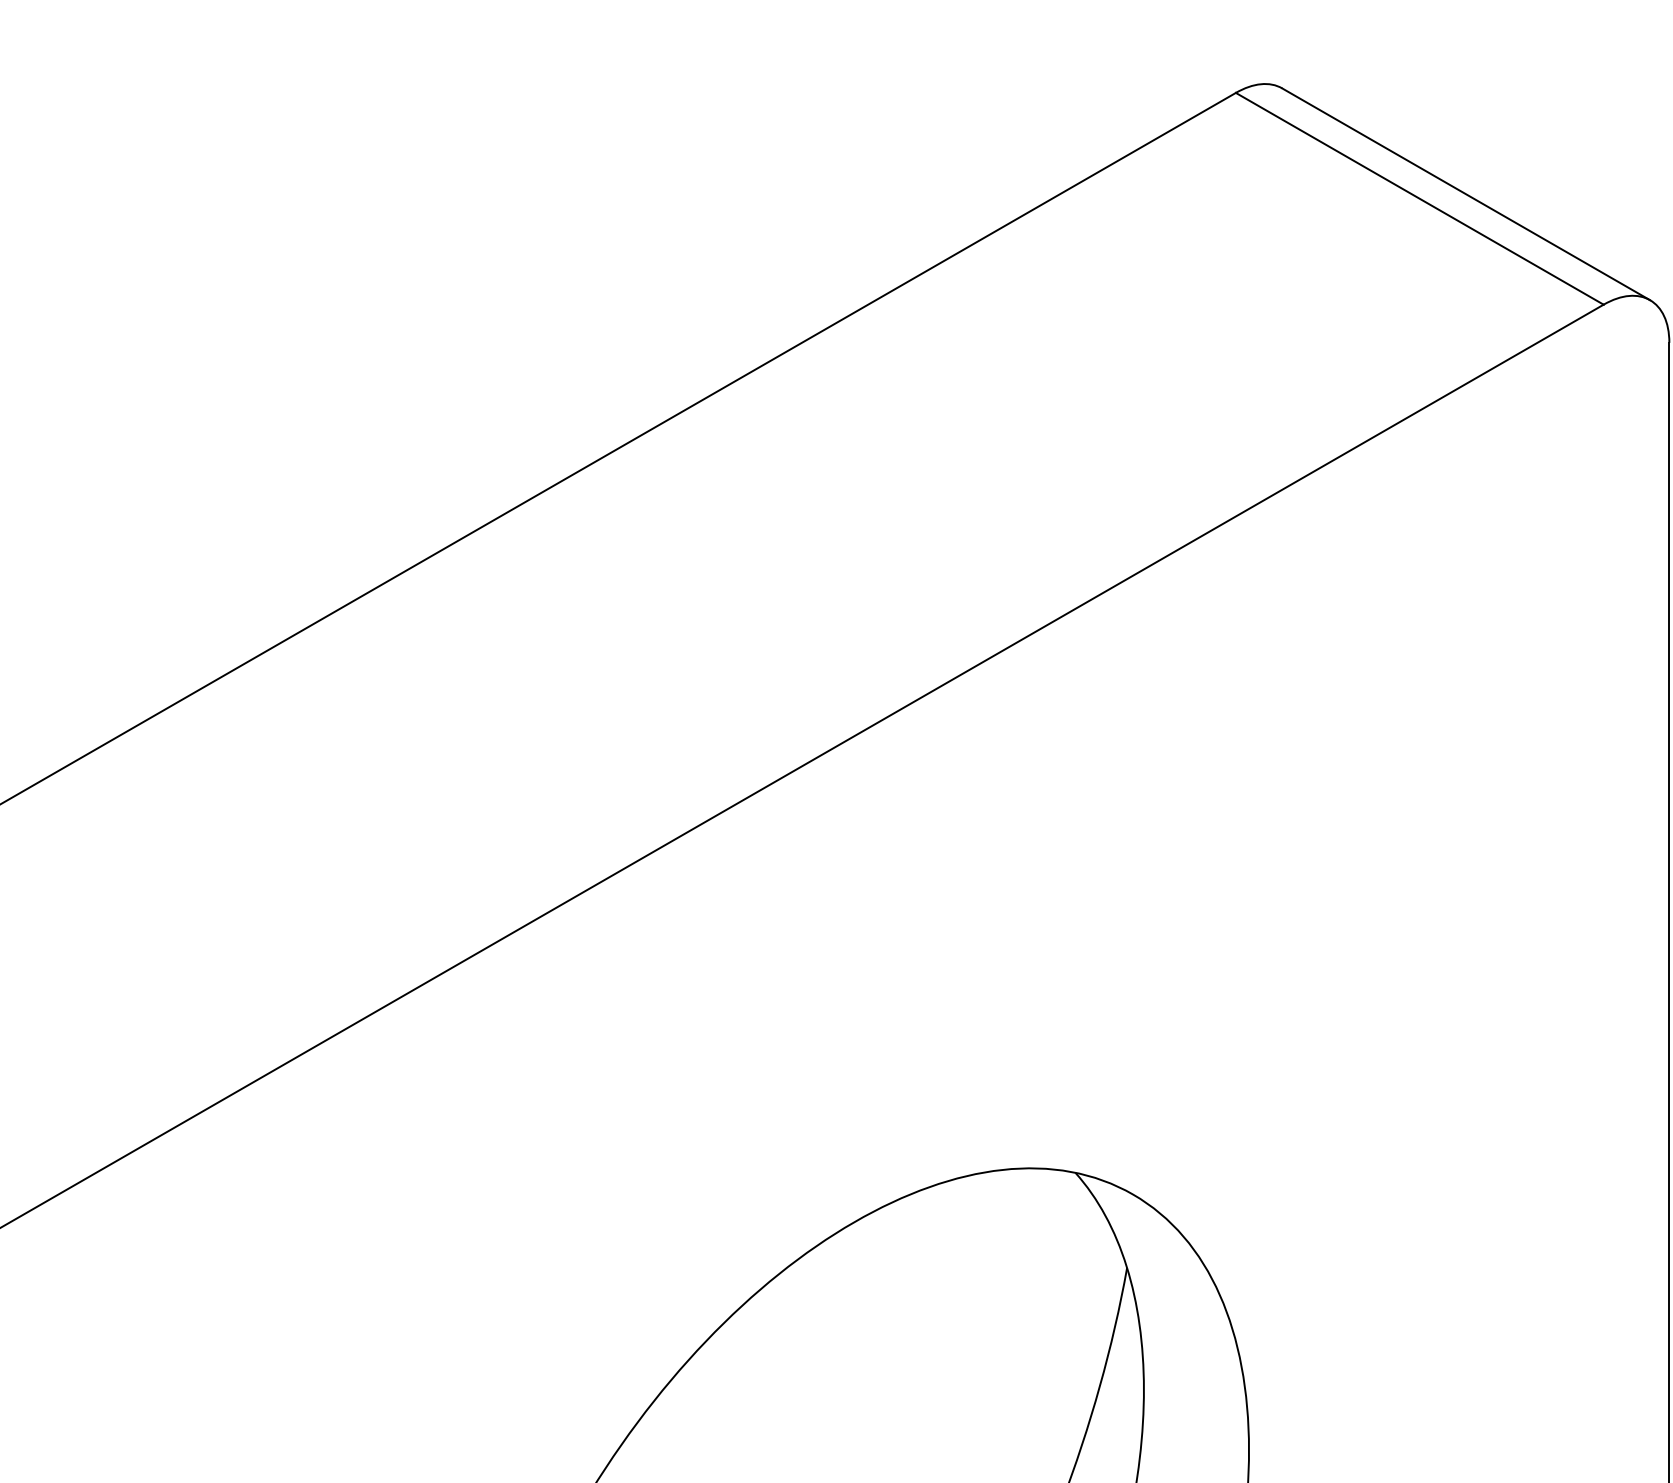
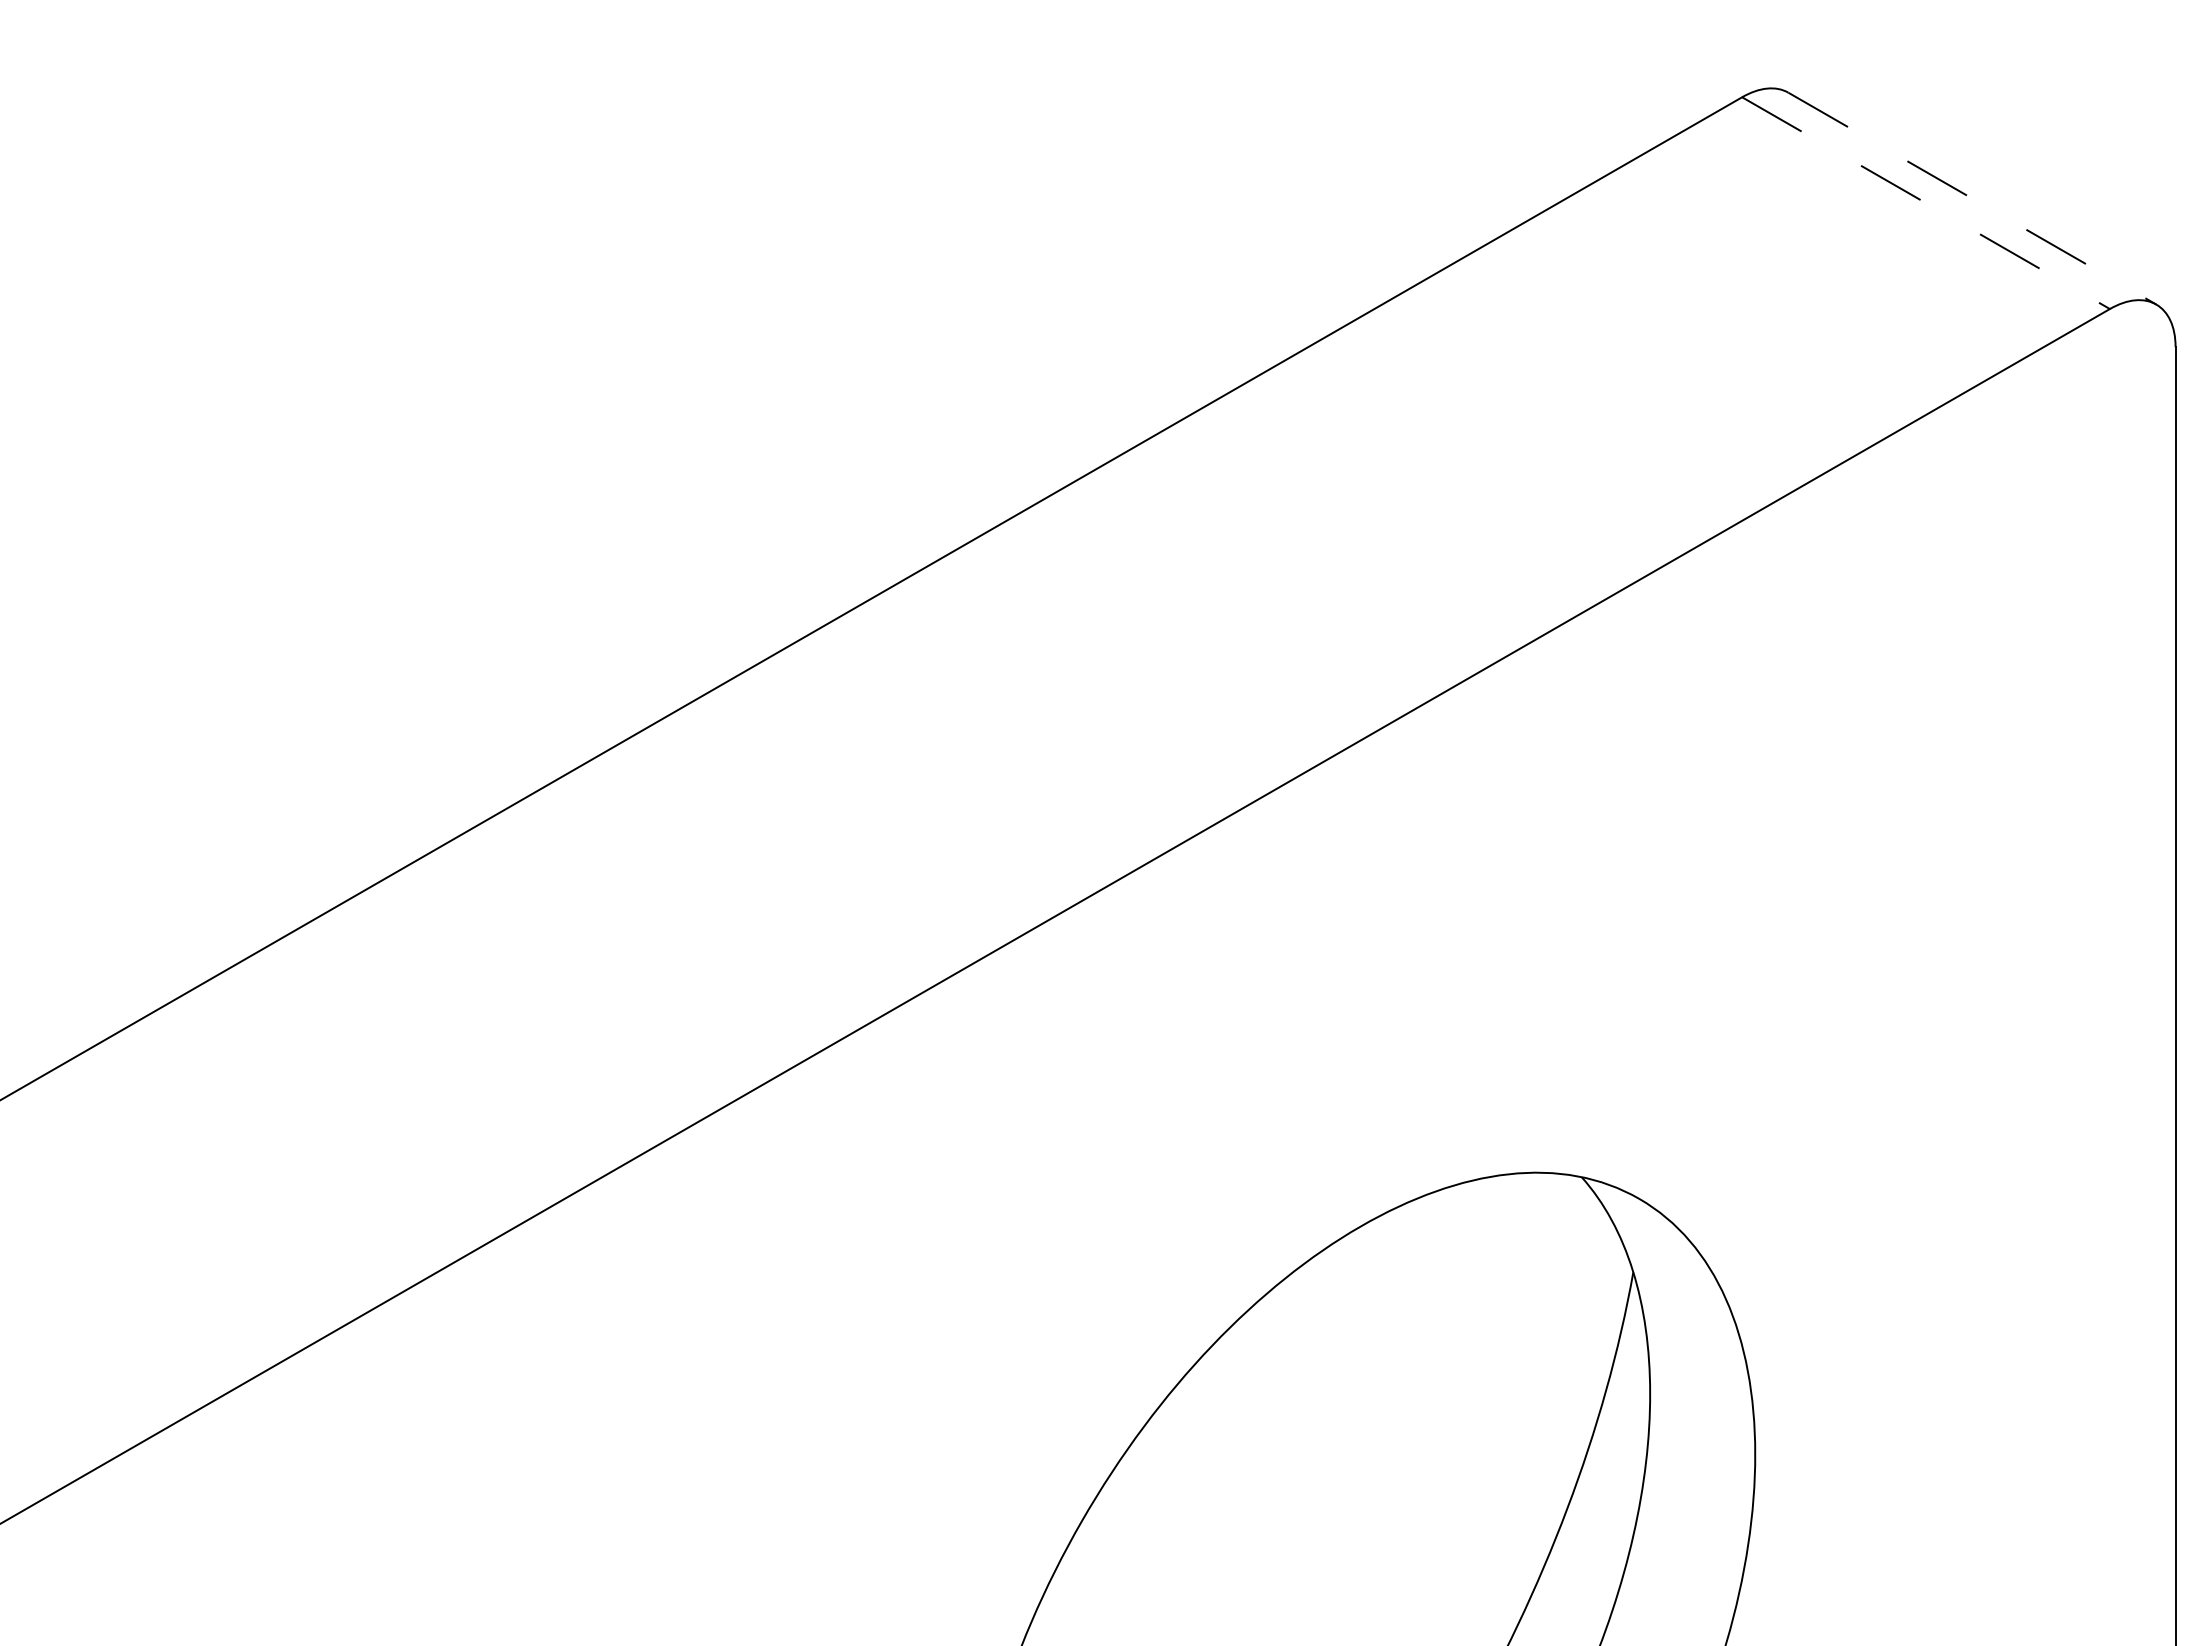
line: (1466, 194) -> (1972, 198), solid -> dashed
line: (1420, 199) -> (1926, 203), solid -> dashed

